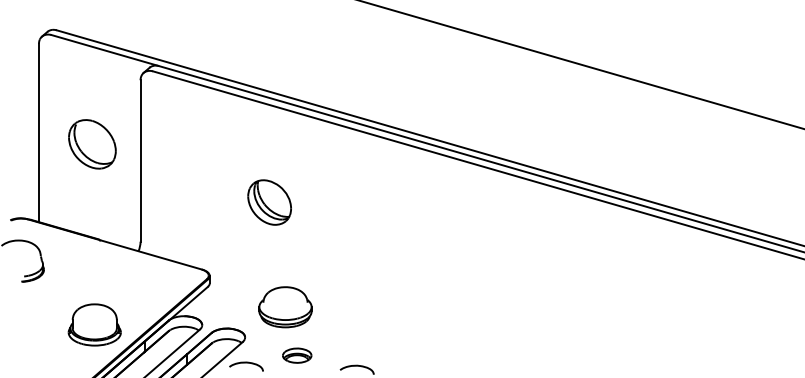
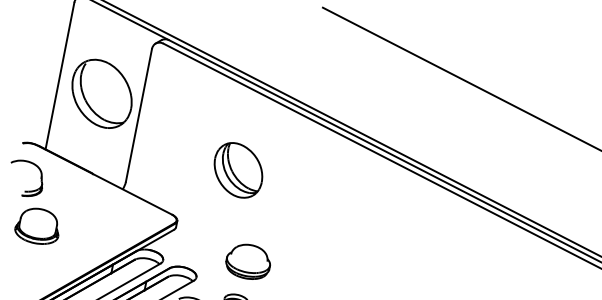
part: (92, 144) -> (102, 94), size x1.6
part: (269, 202) -> (238, 170), size x1.4
part: (285, 307) -> (248, 261), moved
part: (94, 324) -> (37, 225), moved

